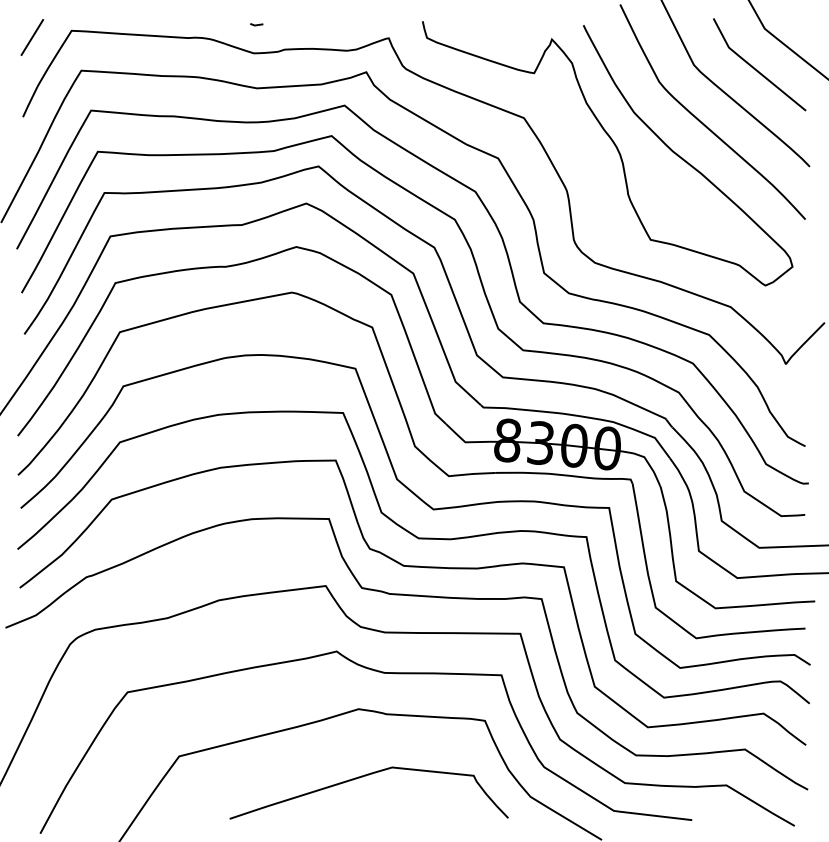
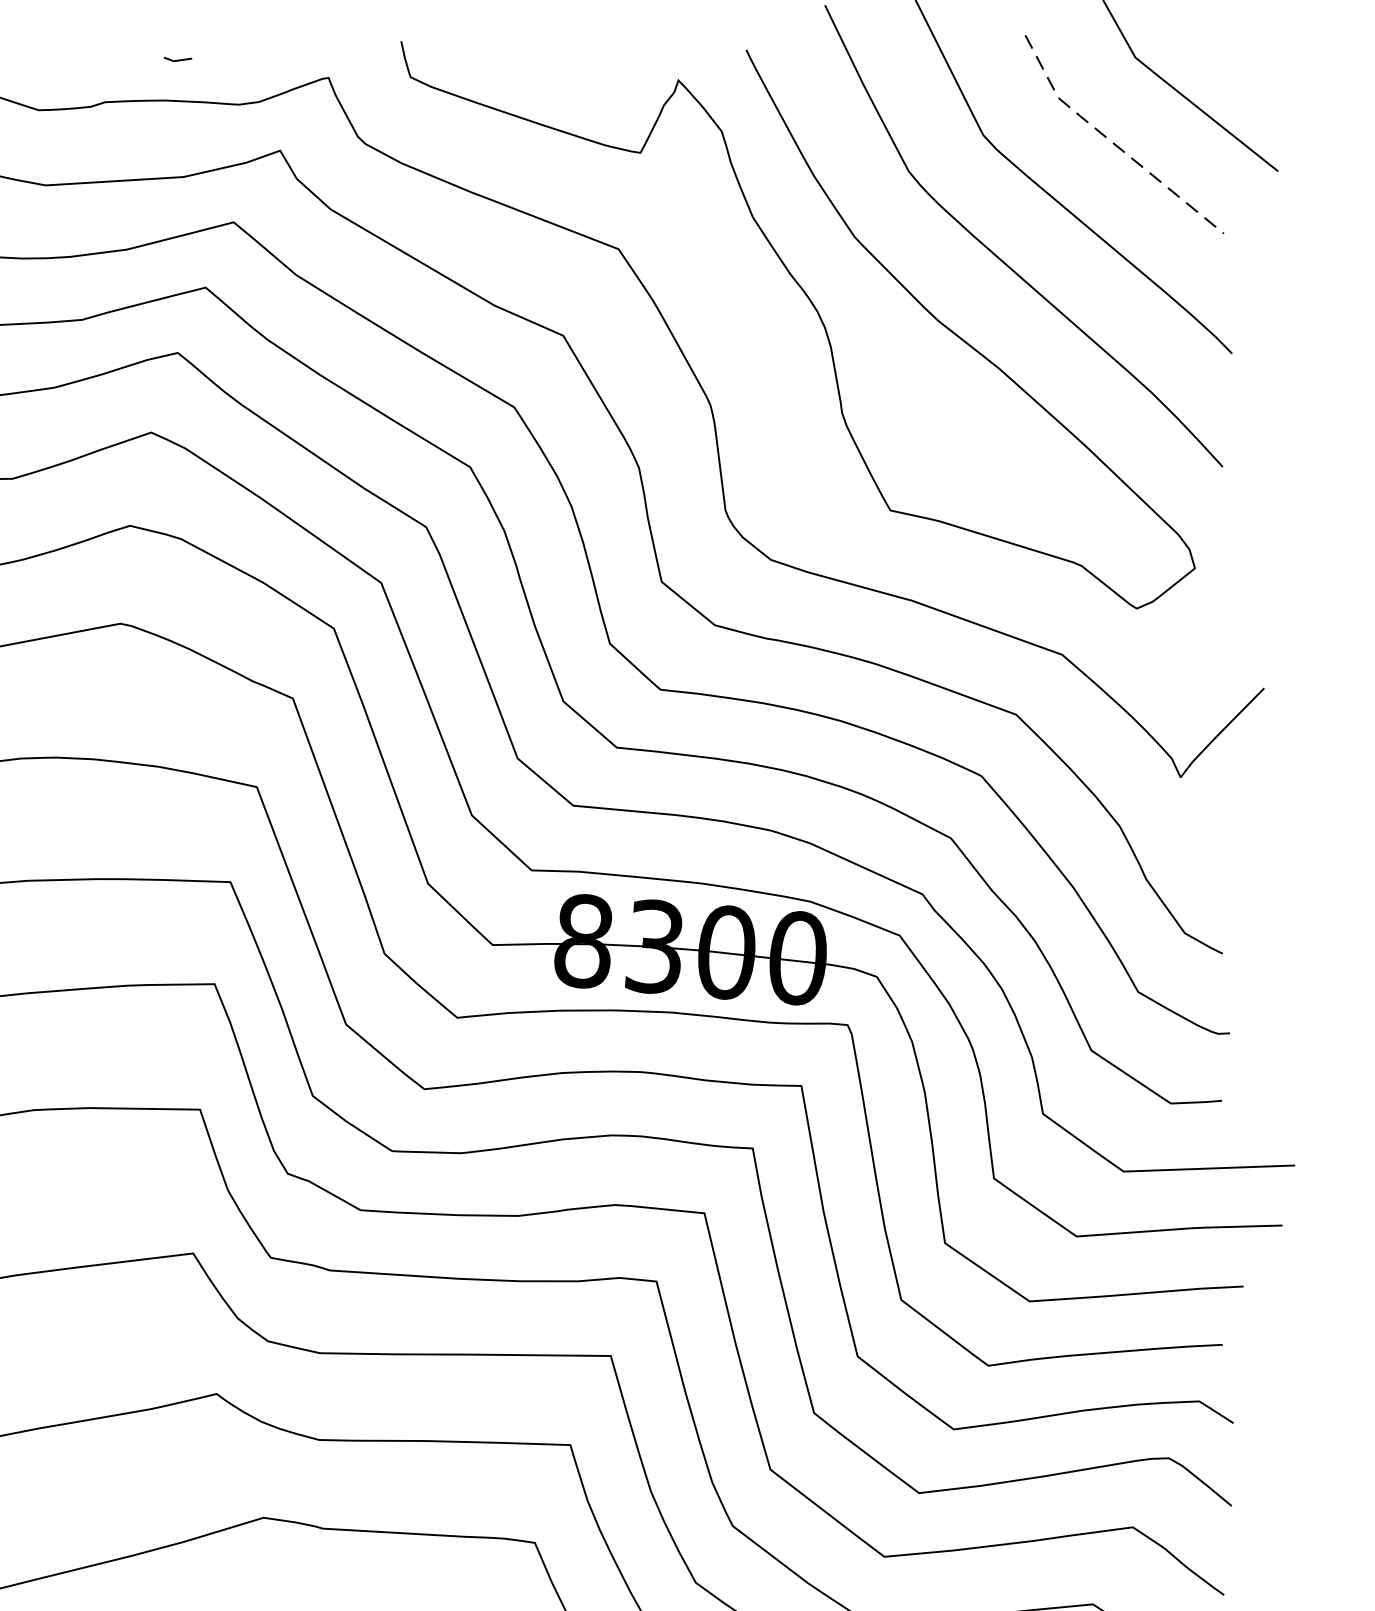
line: (256, 24) -> (177, 59), moved
line: (753, 68) -> (1111, 142), solid -> dashed

